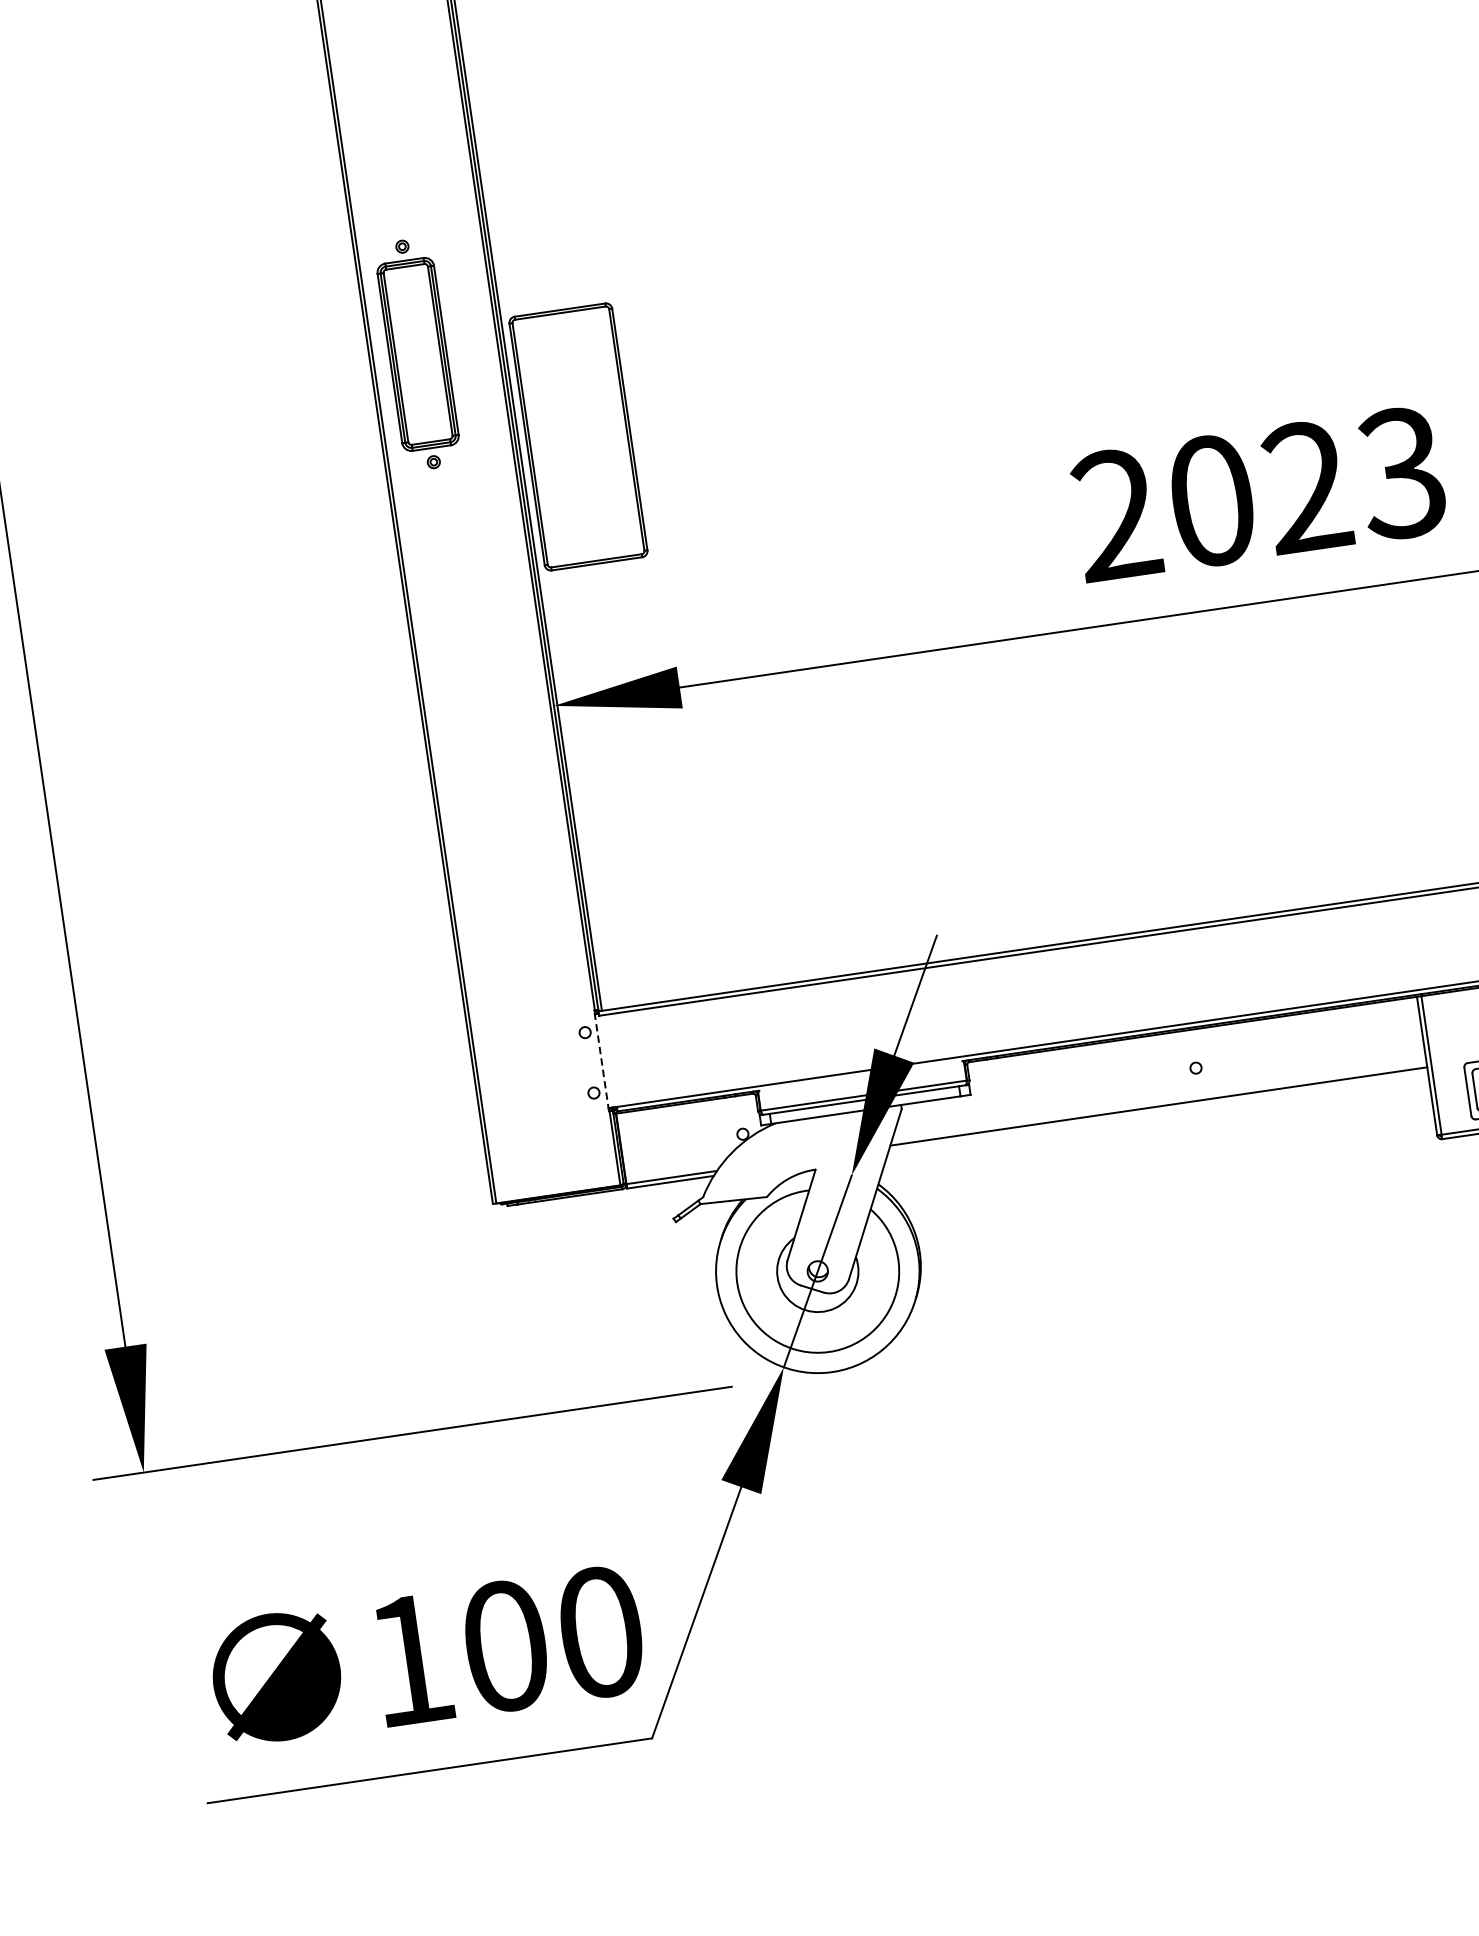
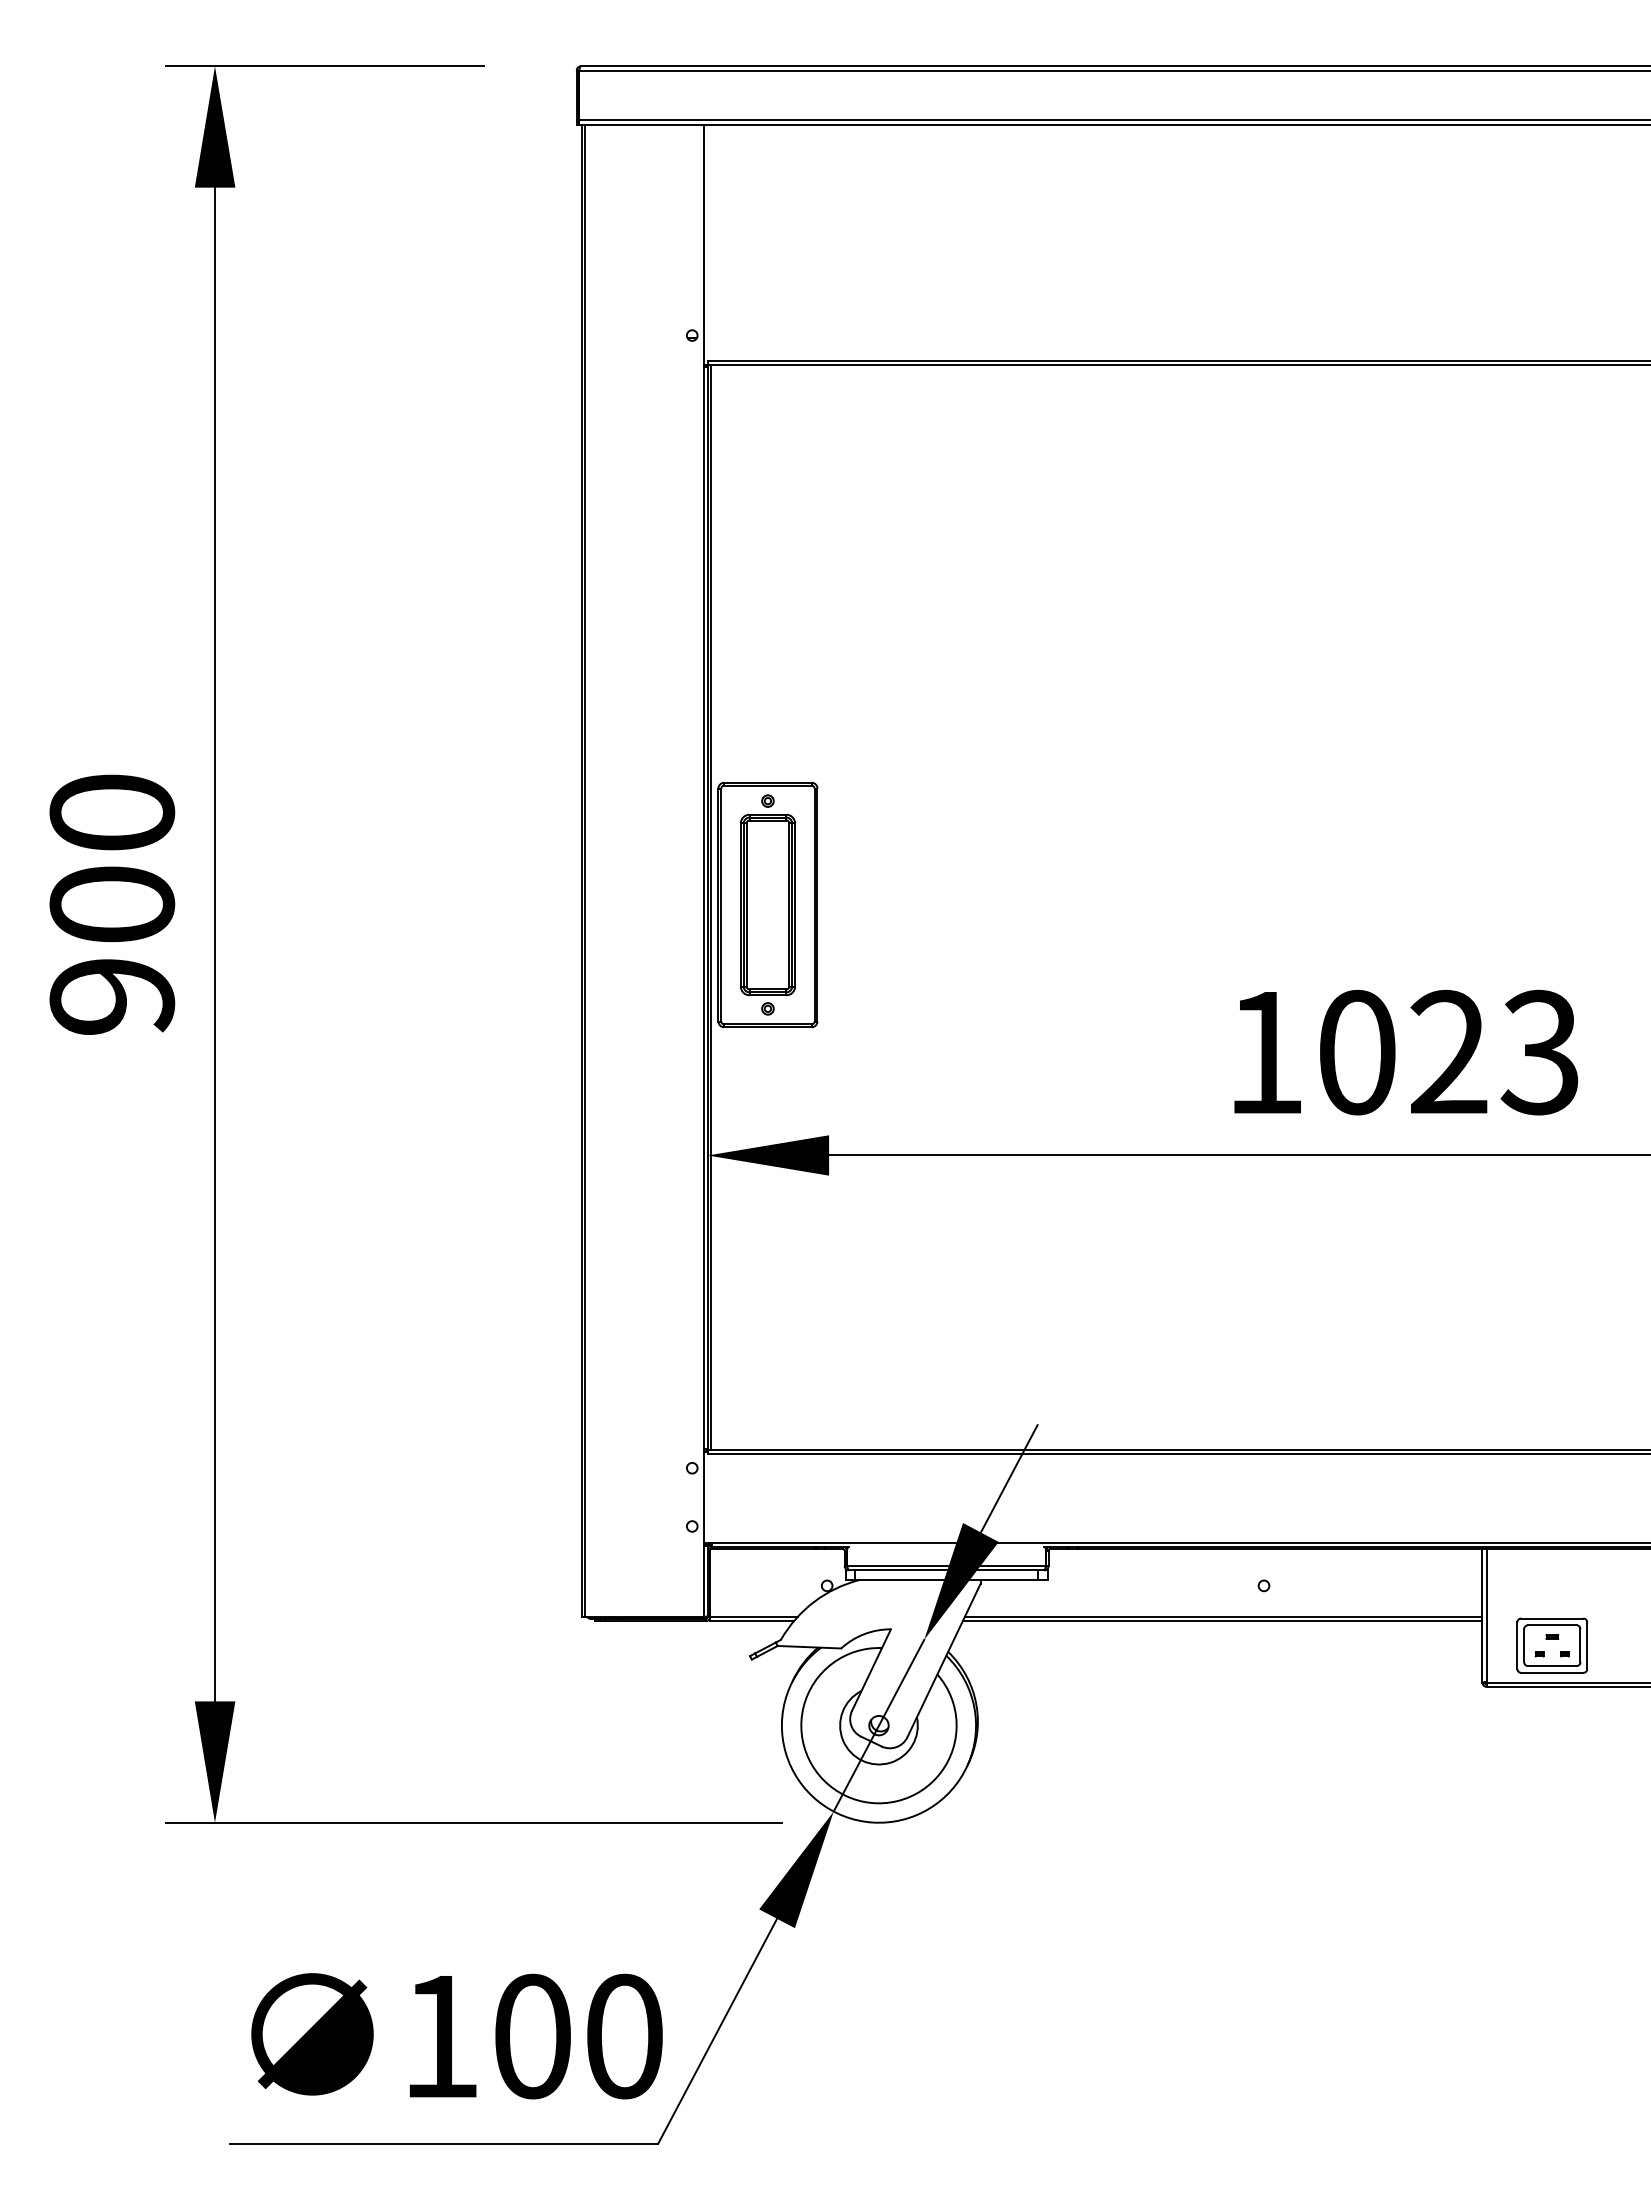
part: (417, 353) -> (767, 904), moved
text: (1115, 513) -> (1264, 1051), 2023 -> 1023
line: (601, 1061) -> (703, 1497), dashed -> solid
line: (1158, 1111) -> (1222, 1621), added

